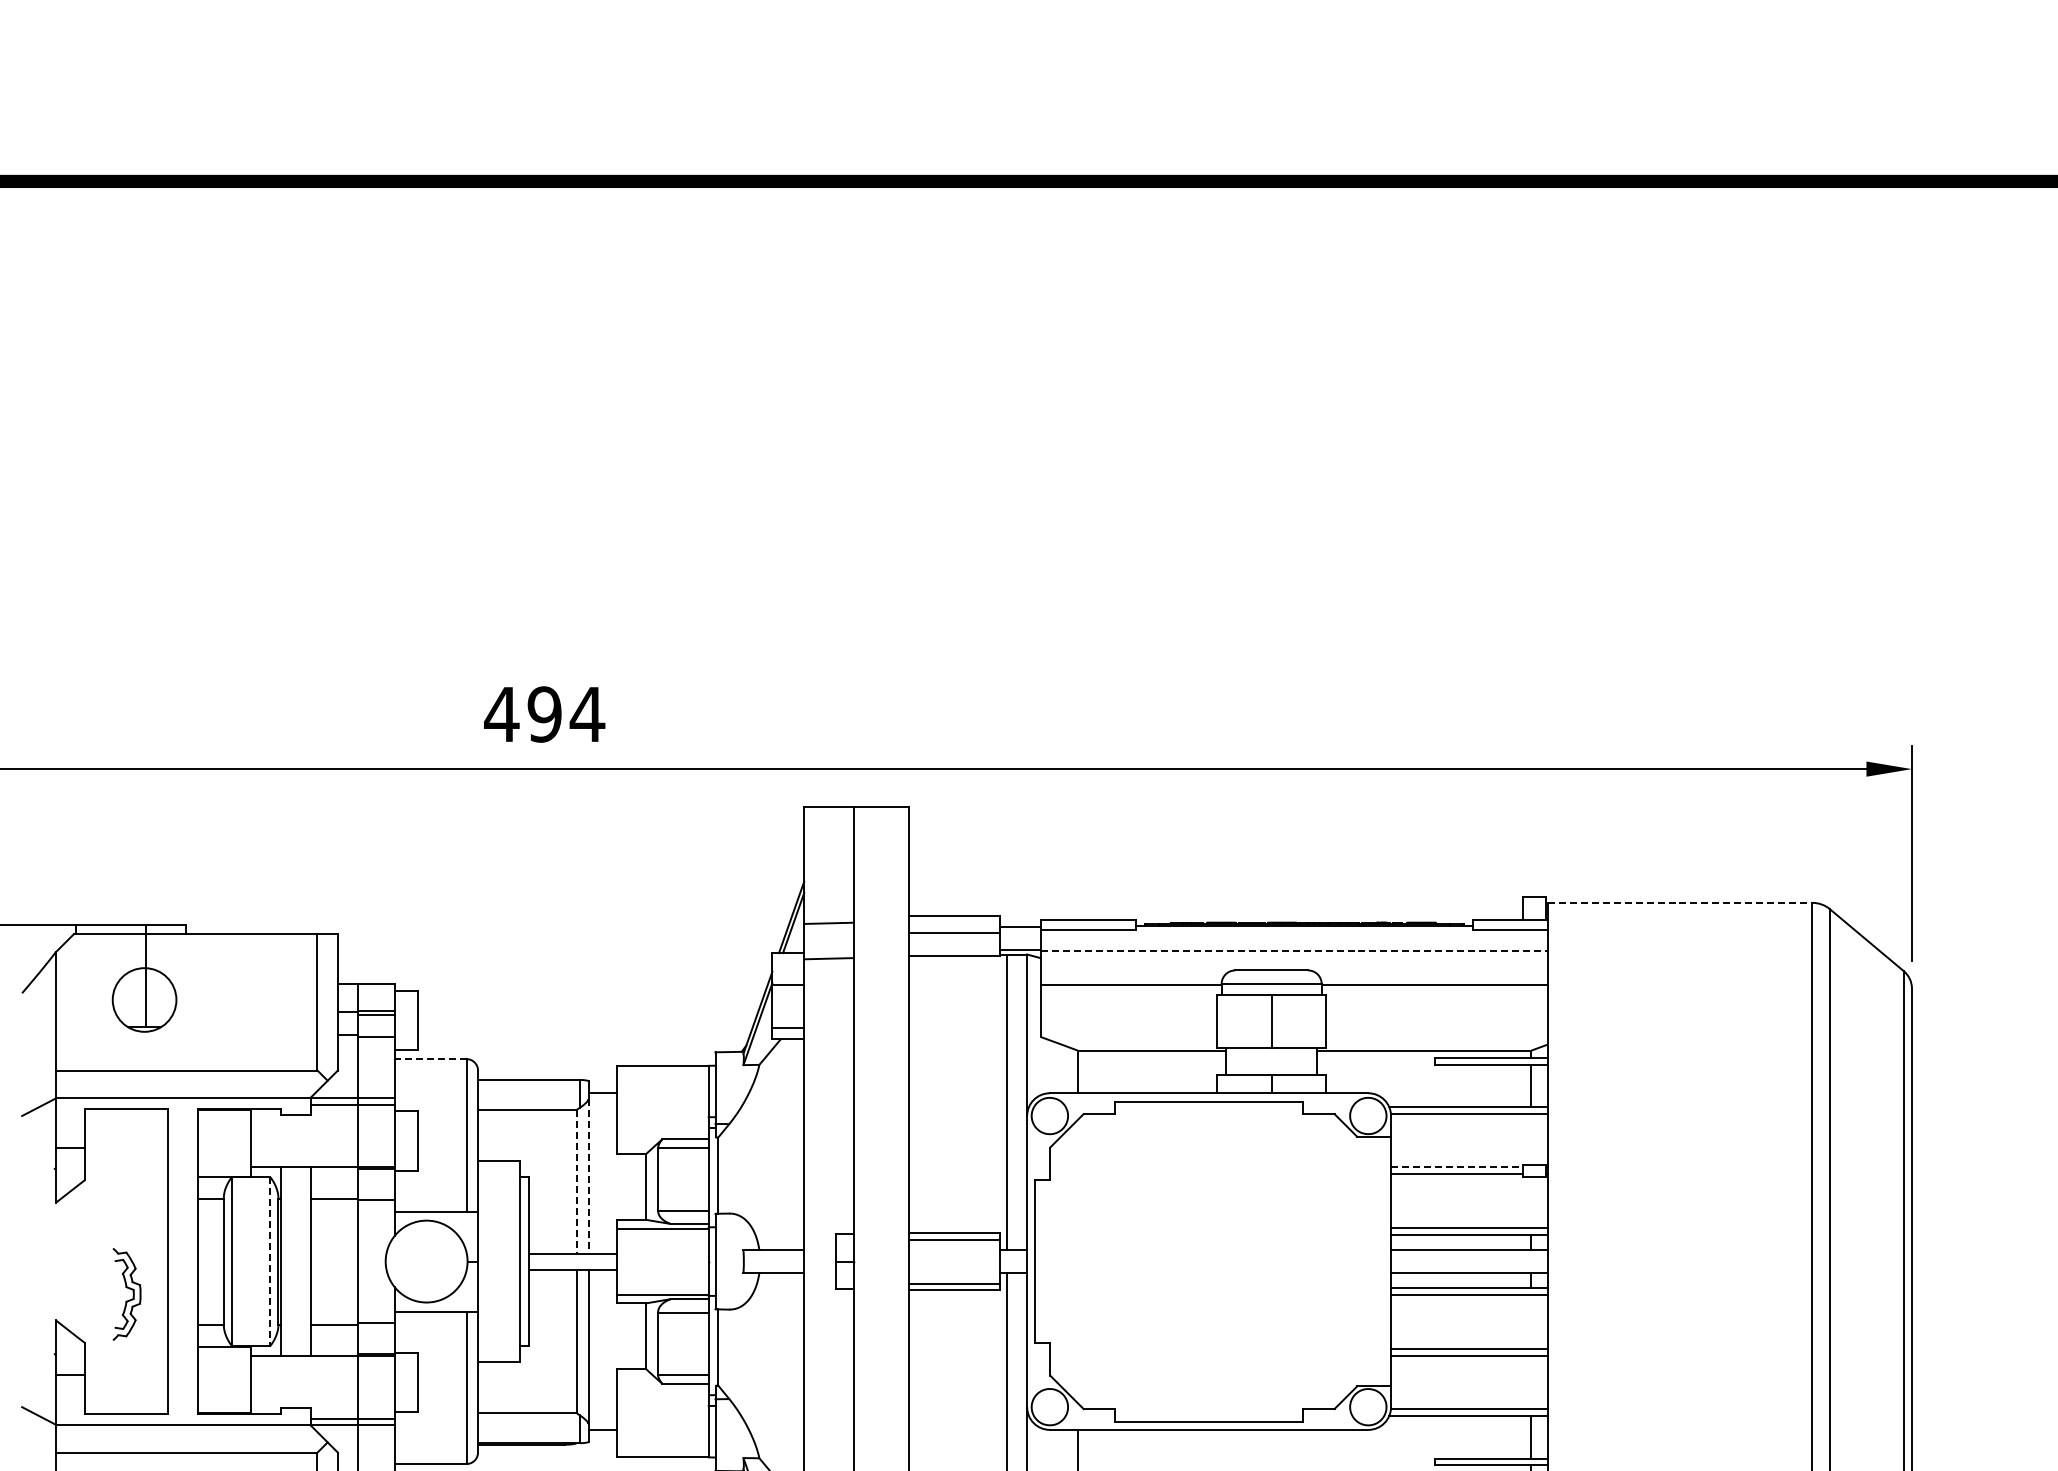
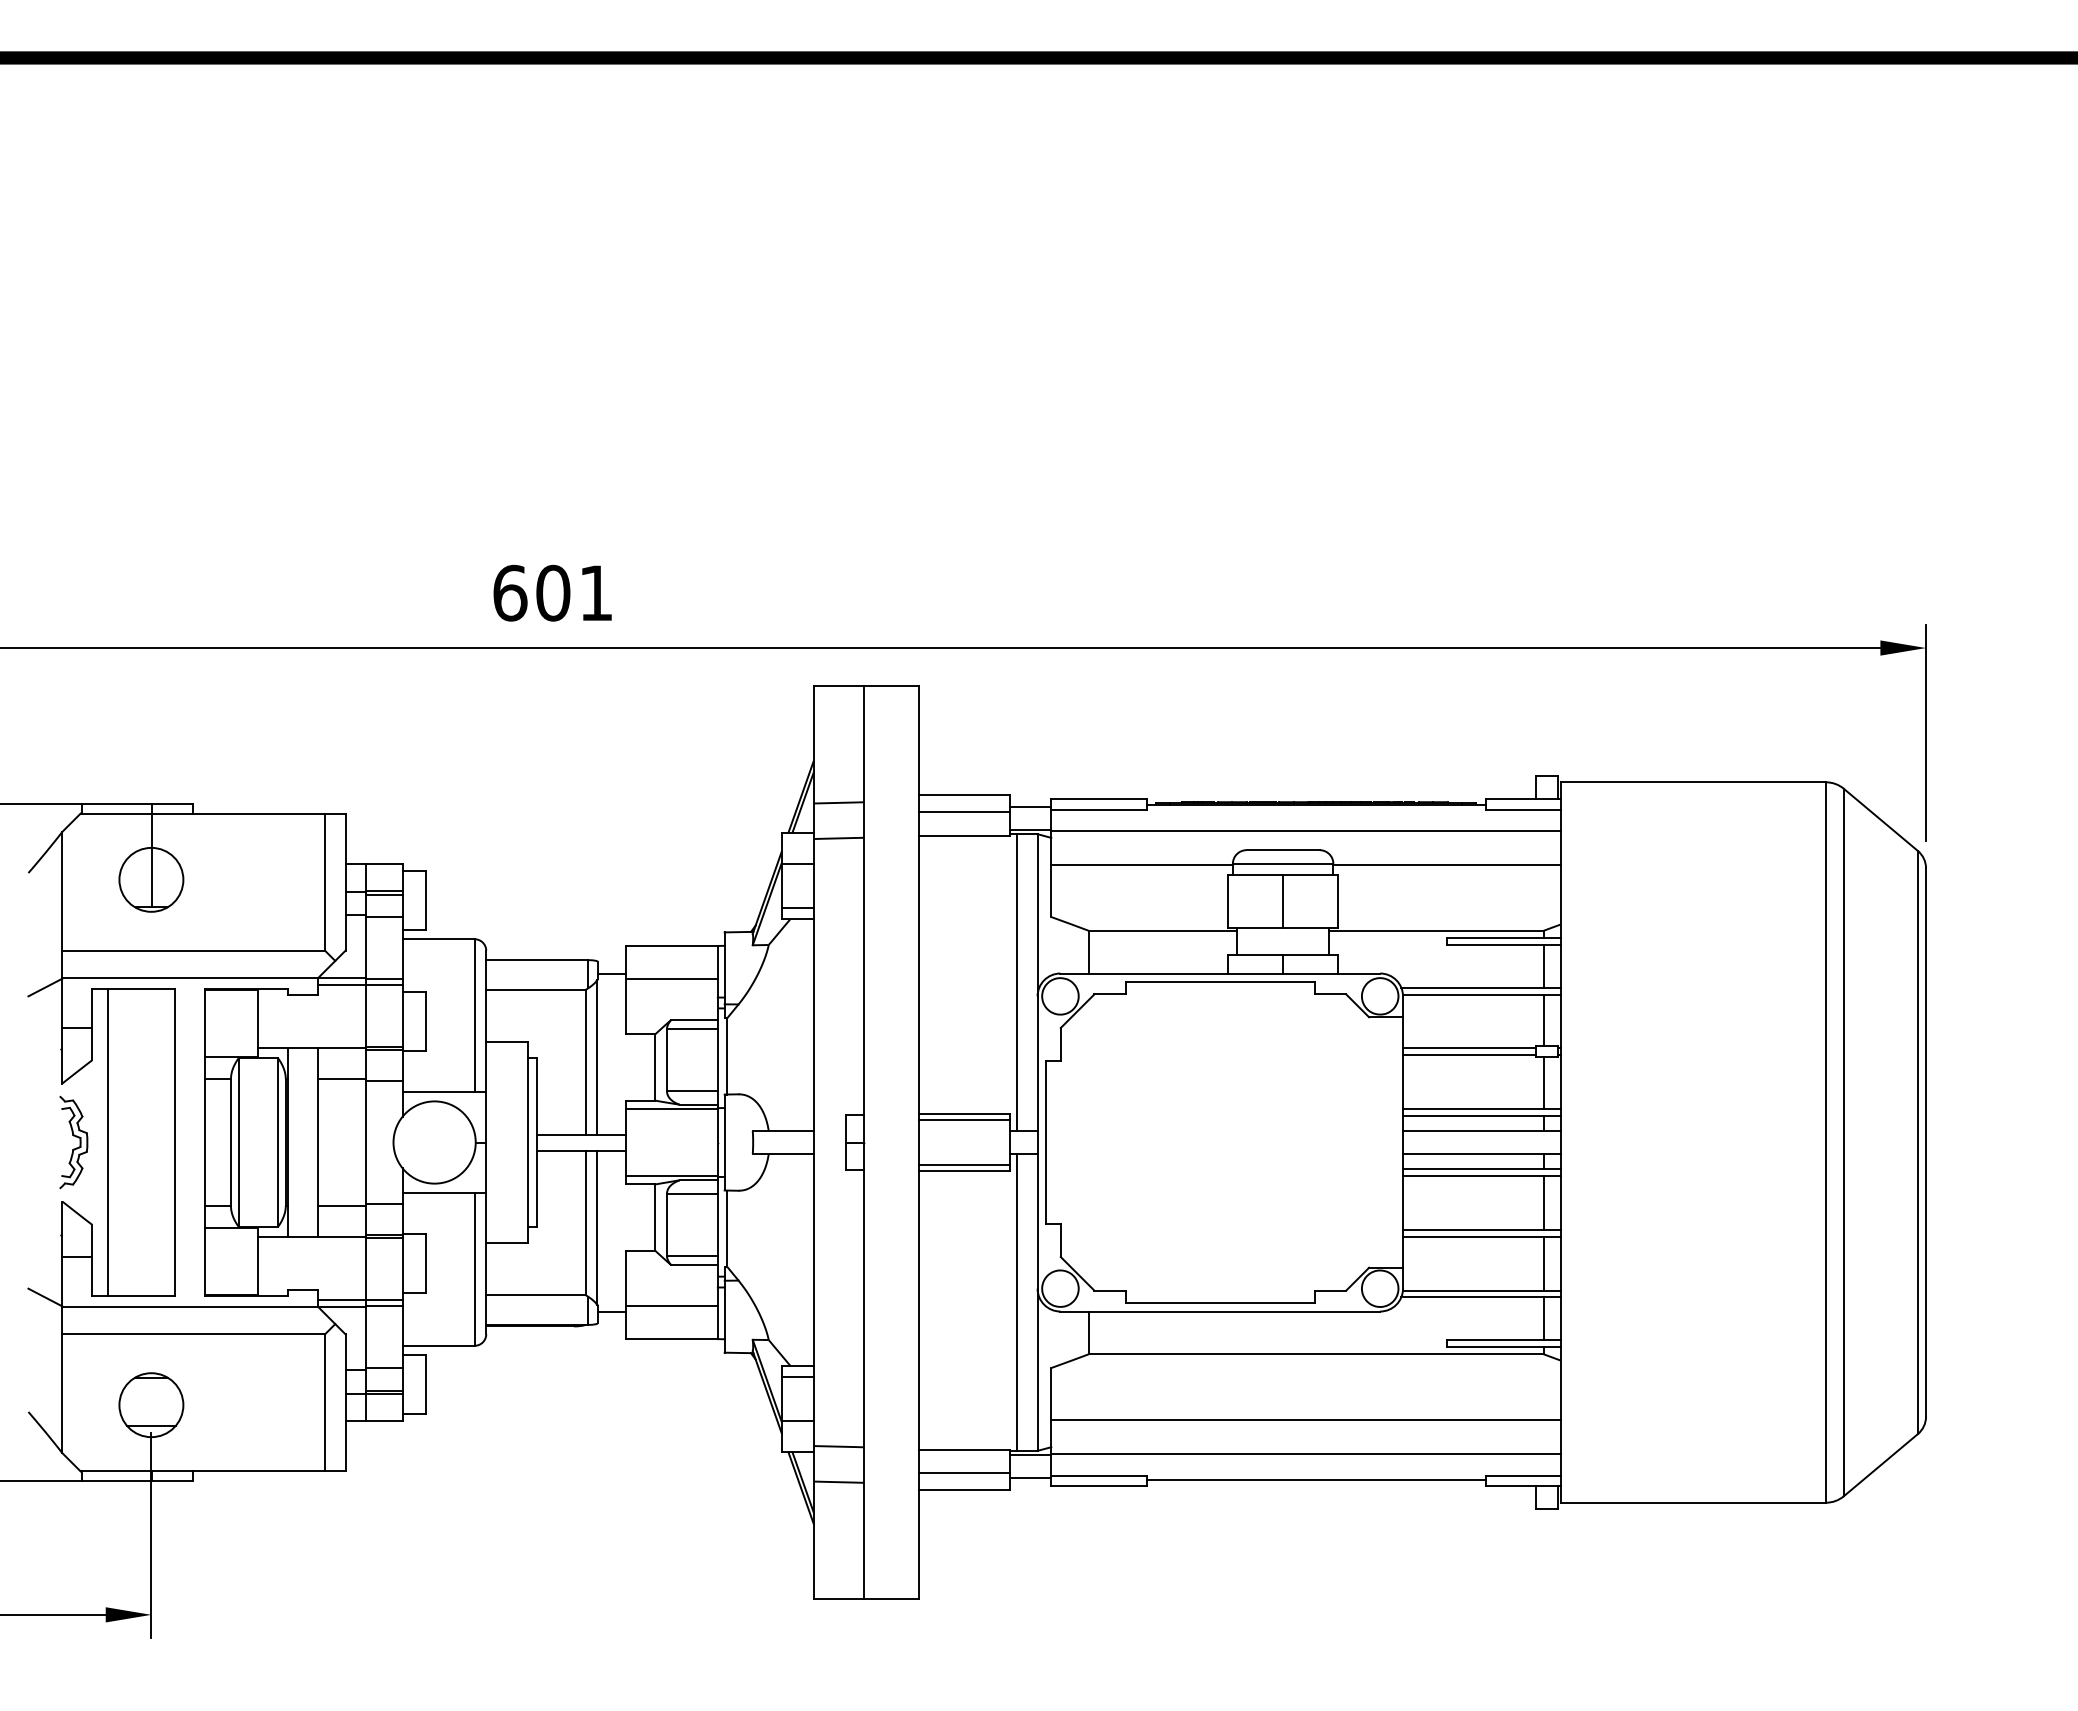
text: (545, 713) -> (553, 592), 494 -> 601
line: (1680, 903) -> (1693, 782), dashed -> solid
line: (1293, 950) -> (1305, 830), dashed -> solid
line: (430, 1059) -> (438, 939), dashed -> solid
line: (662, 1099) -> (671, 979), added
line: (1530, 1139) -> (1543, 1019), added
line: (1457, 1166) -> (1469, 1047), dashed -> solid
line: (588, 1176) -> (597, 1057), dashed -> solid
line: (576, 1181) -> (585, 1062), dashed -> solid
line: (1530, 1201) -> (1543, 1082), added
line: (101, 1261) -> (108, 1142), added
line: (270, 1261) -> (277, 1142), dashed -> solid
part: (126, 1294) -> (73, 1142), moved
line: (1530, 1322) -> (1543, 1203), added
line: (1530, 1382) -> (1543, 1263), added
line: (662, 1423) -> (671, 1305), added

